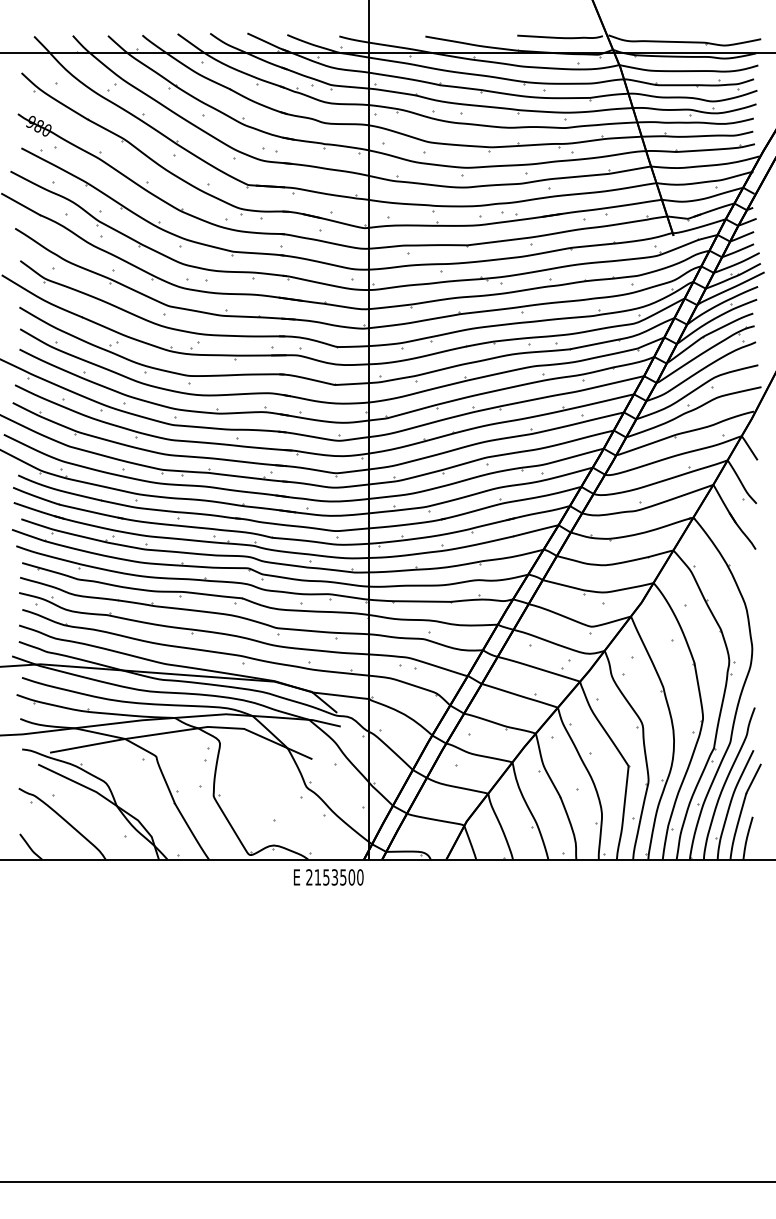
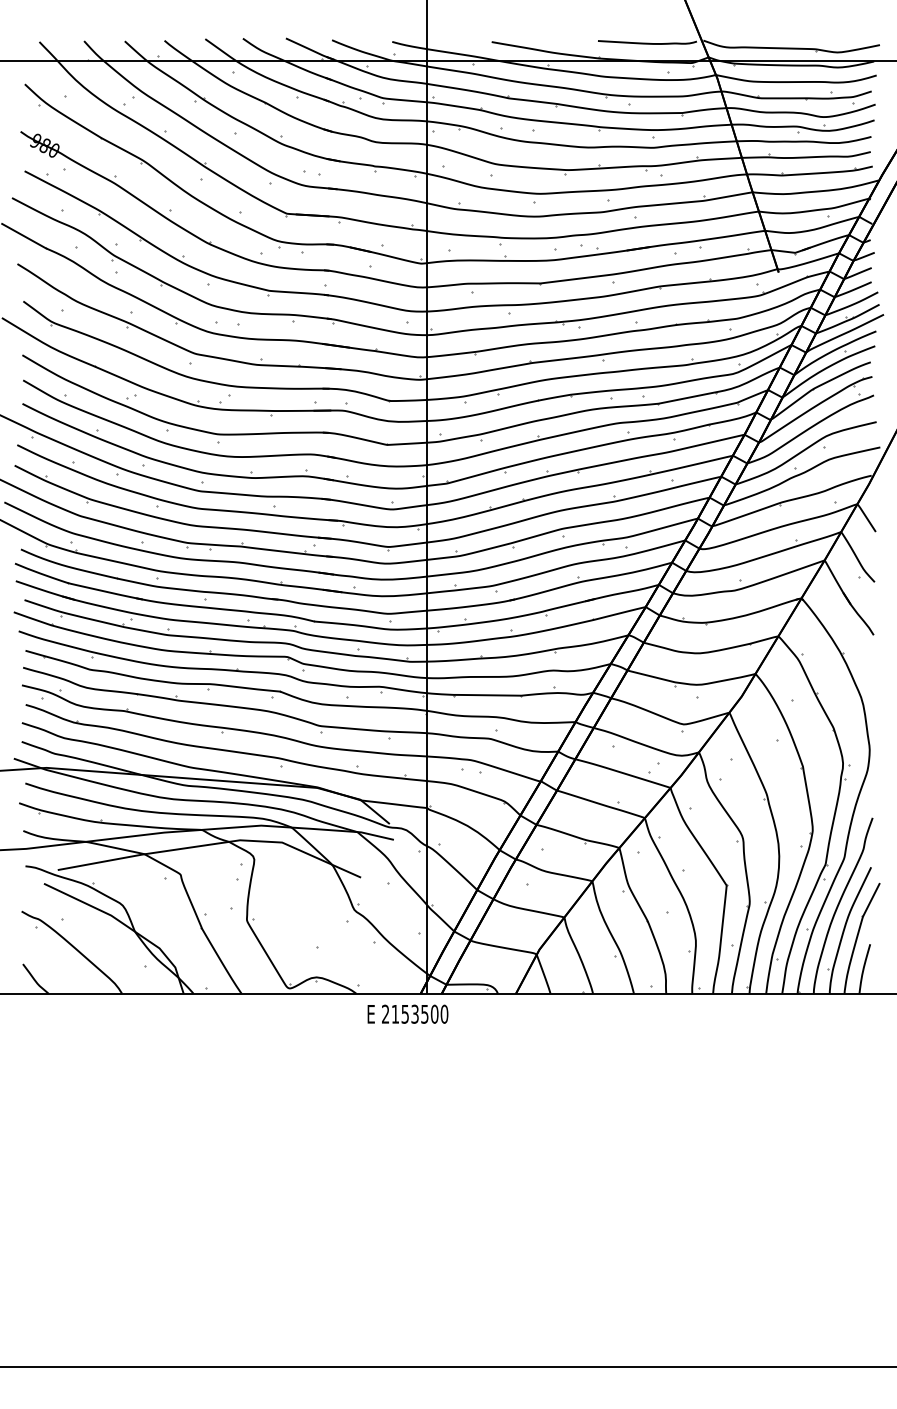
text: (328, 876) -> (407, 1013), moved

